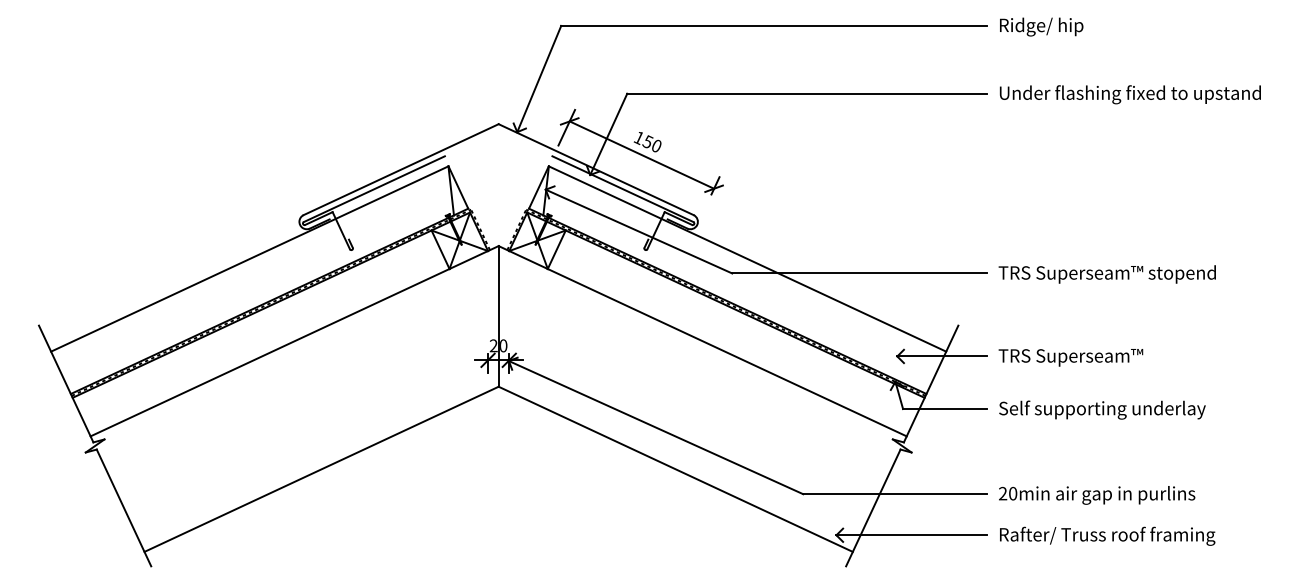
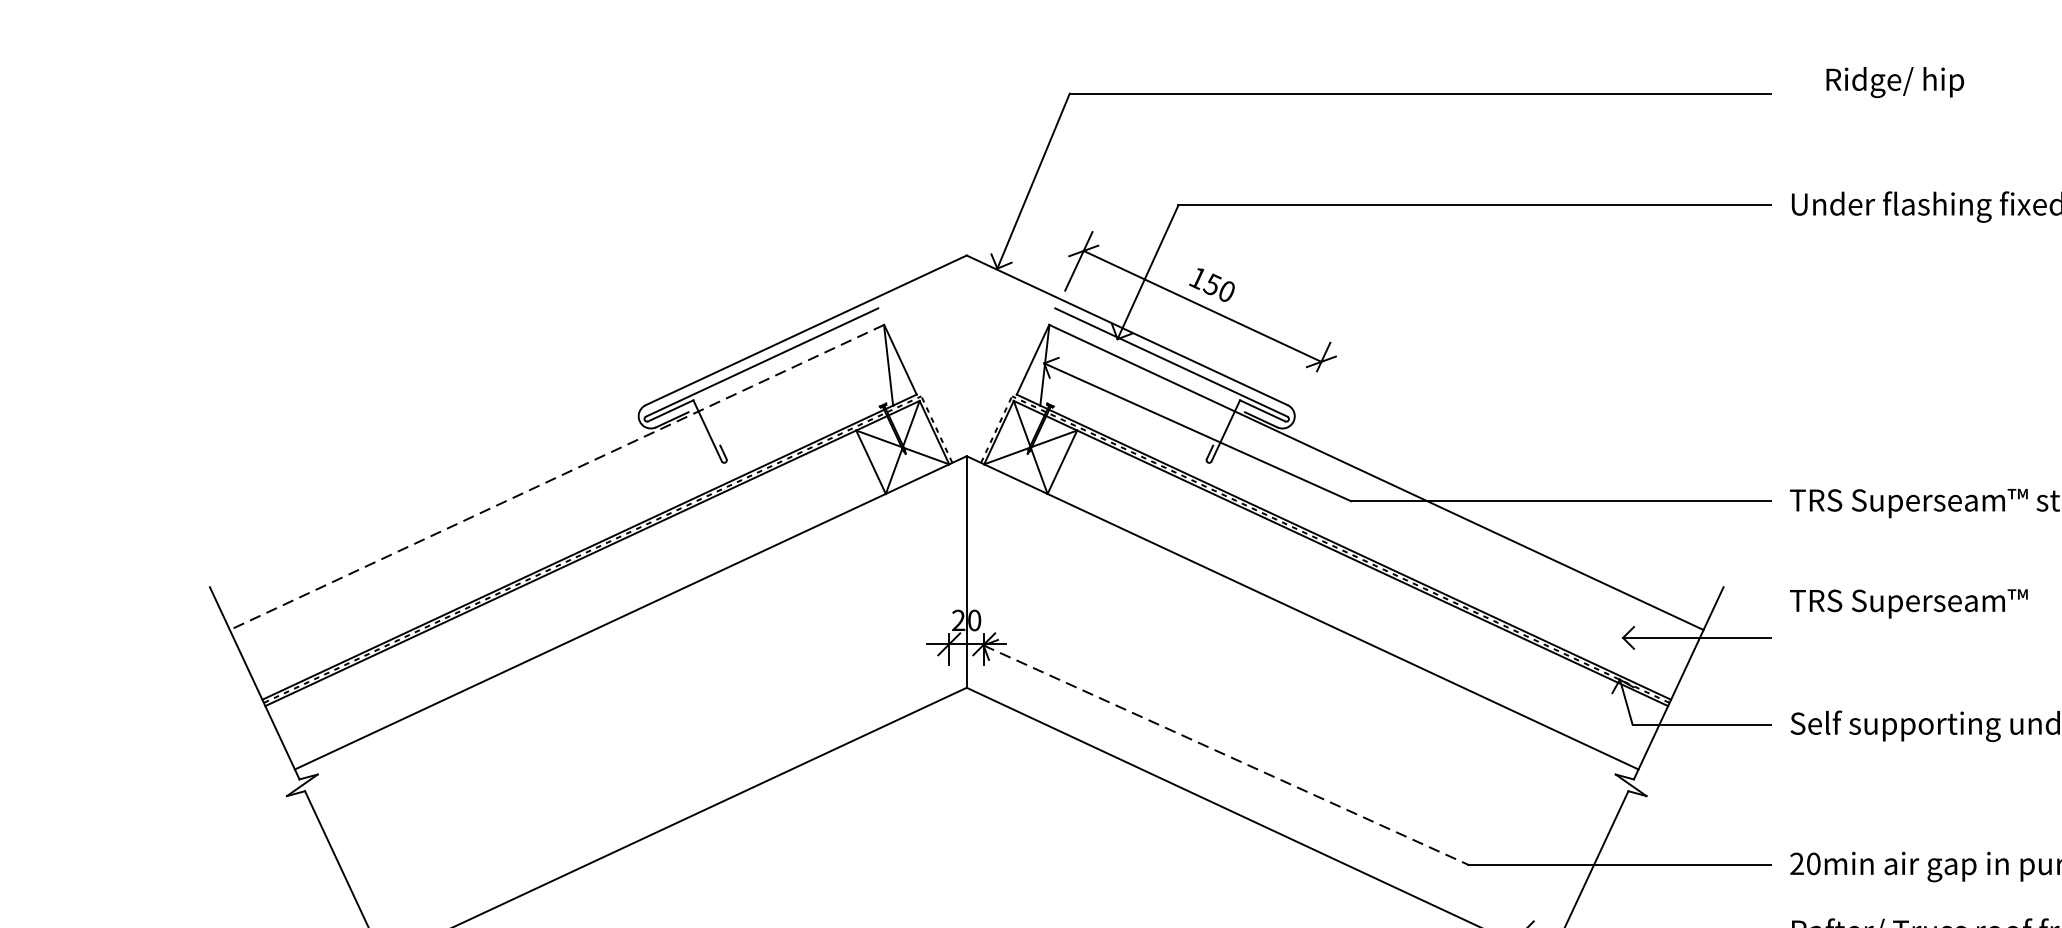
text: (1041, 26) -> (1895, 81), moved
line: (249, 259) -> (556, 478), solid -> dashed
text: (1070, 357) -> (1908, 603), moved
line: (656, 427) -> (1226, 754), solid -> dashed

